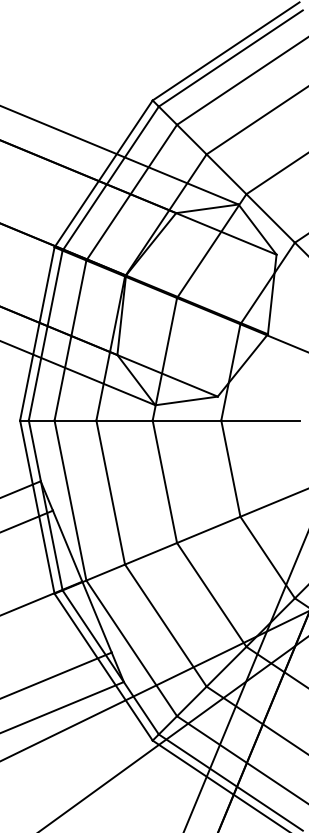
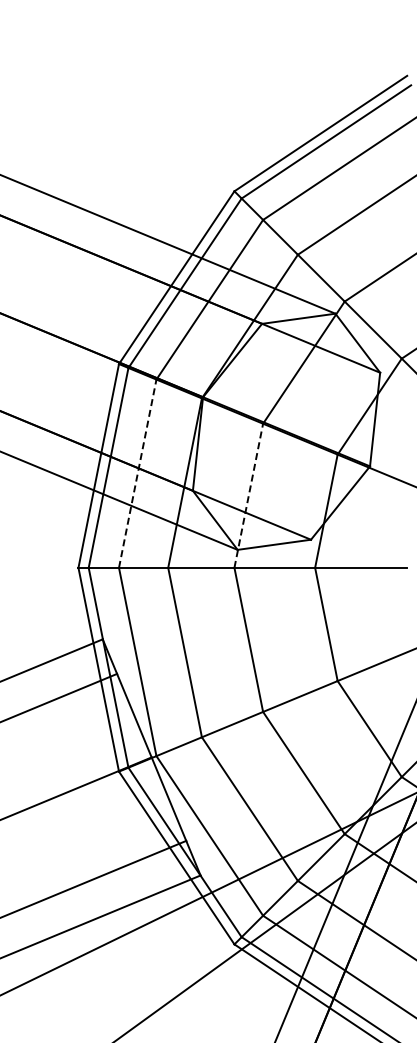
line: (70, 340) -> (137, 473), solid -> dashed
line: (164, 359) -> (248, 495), solid -> dashed

